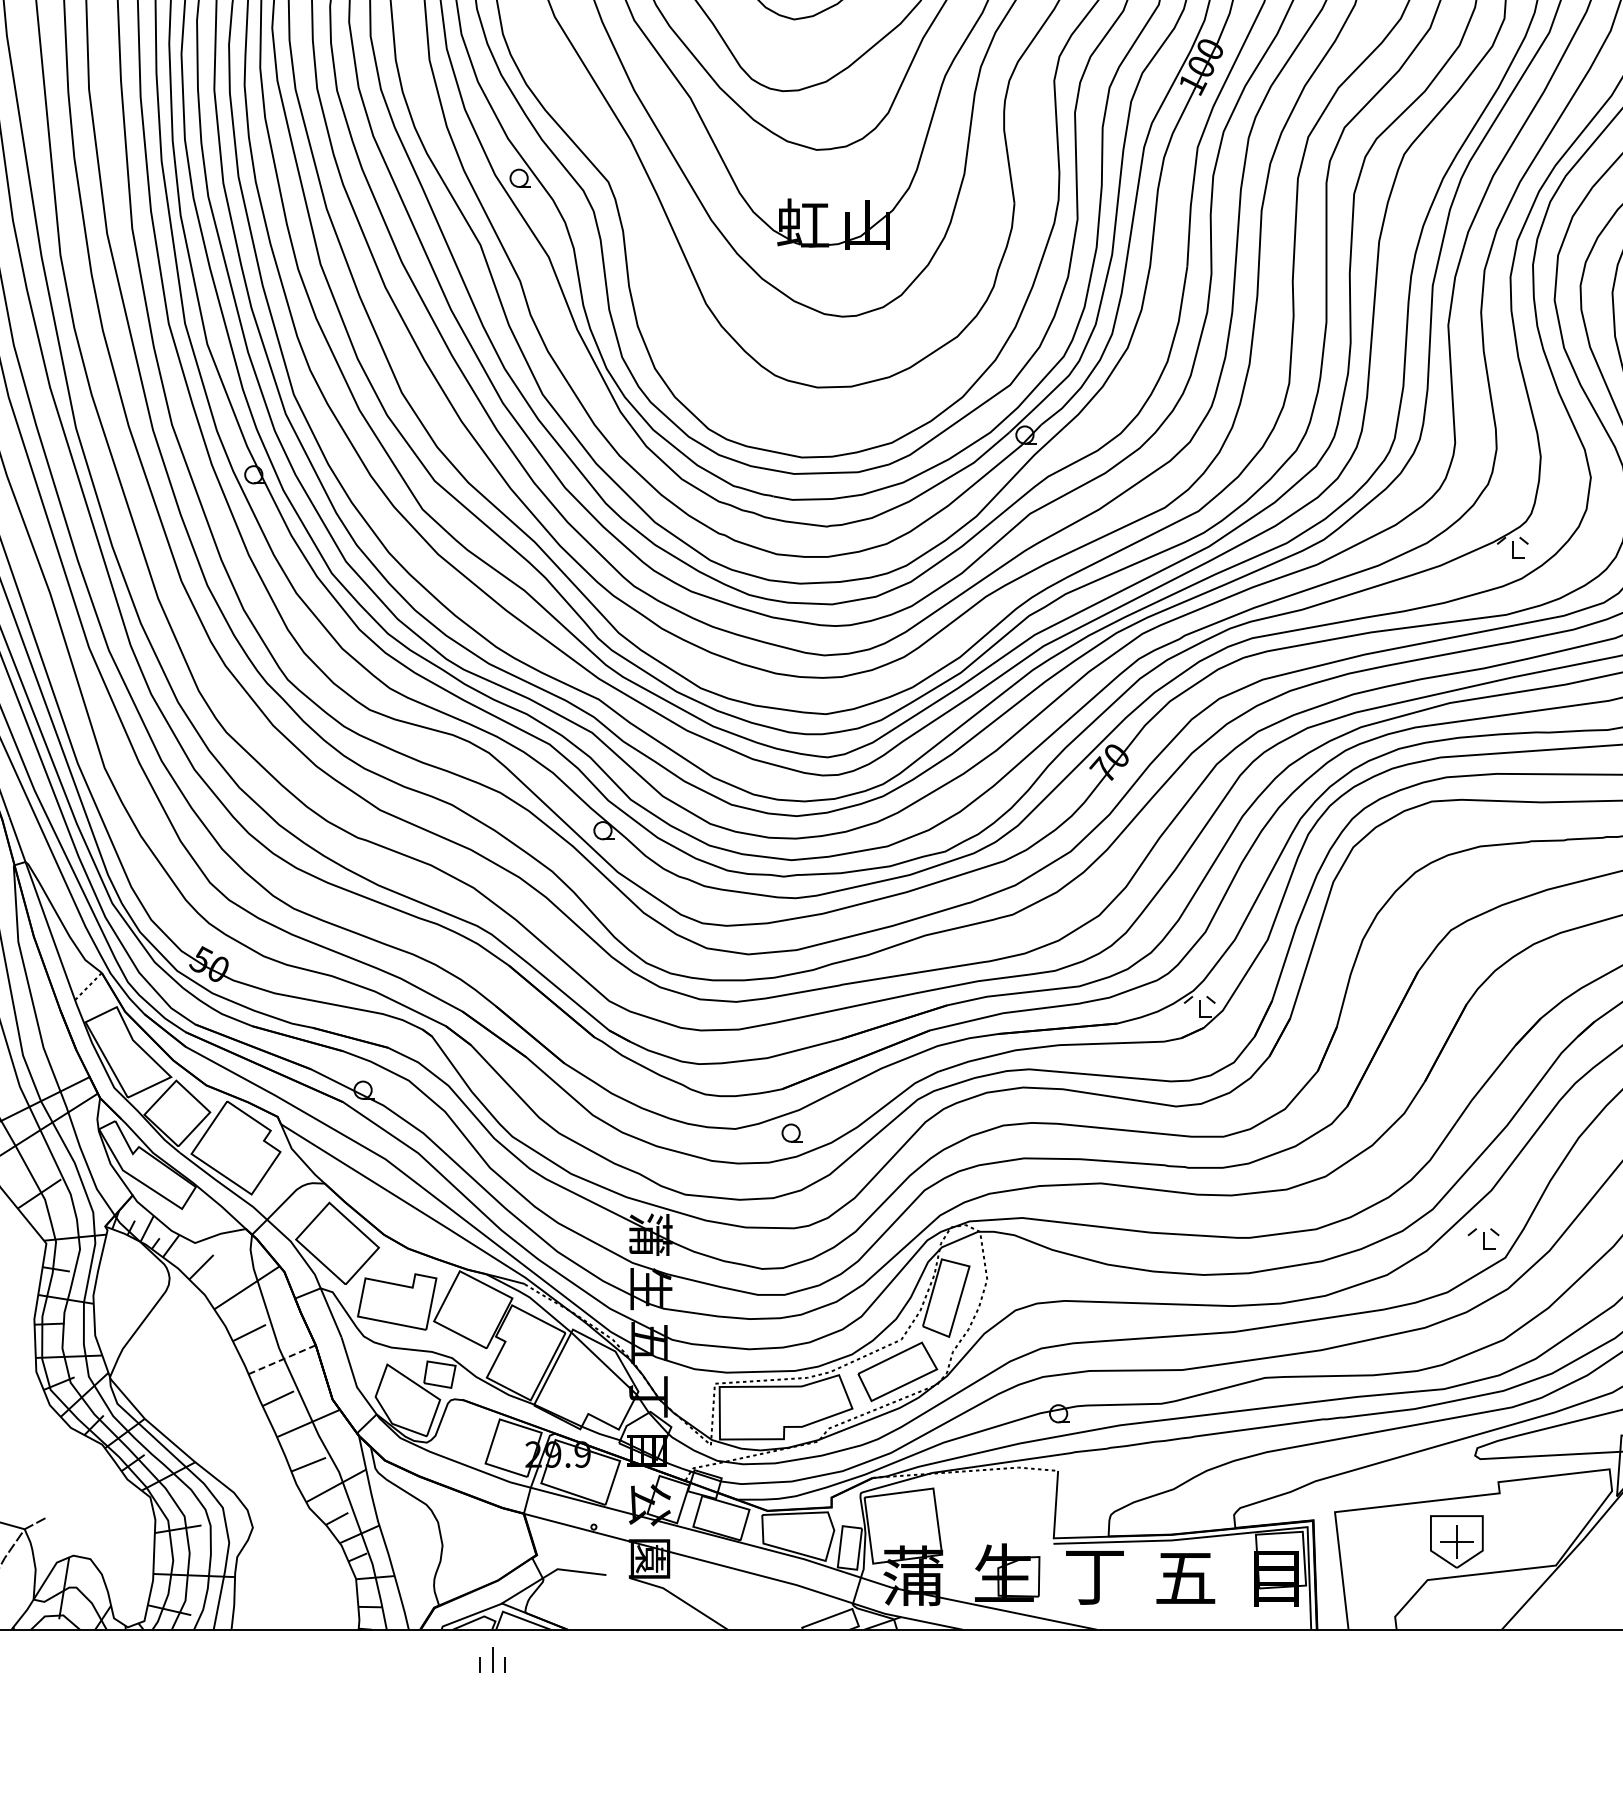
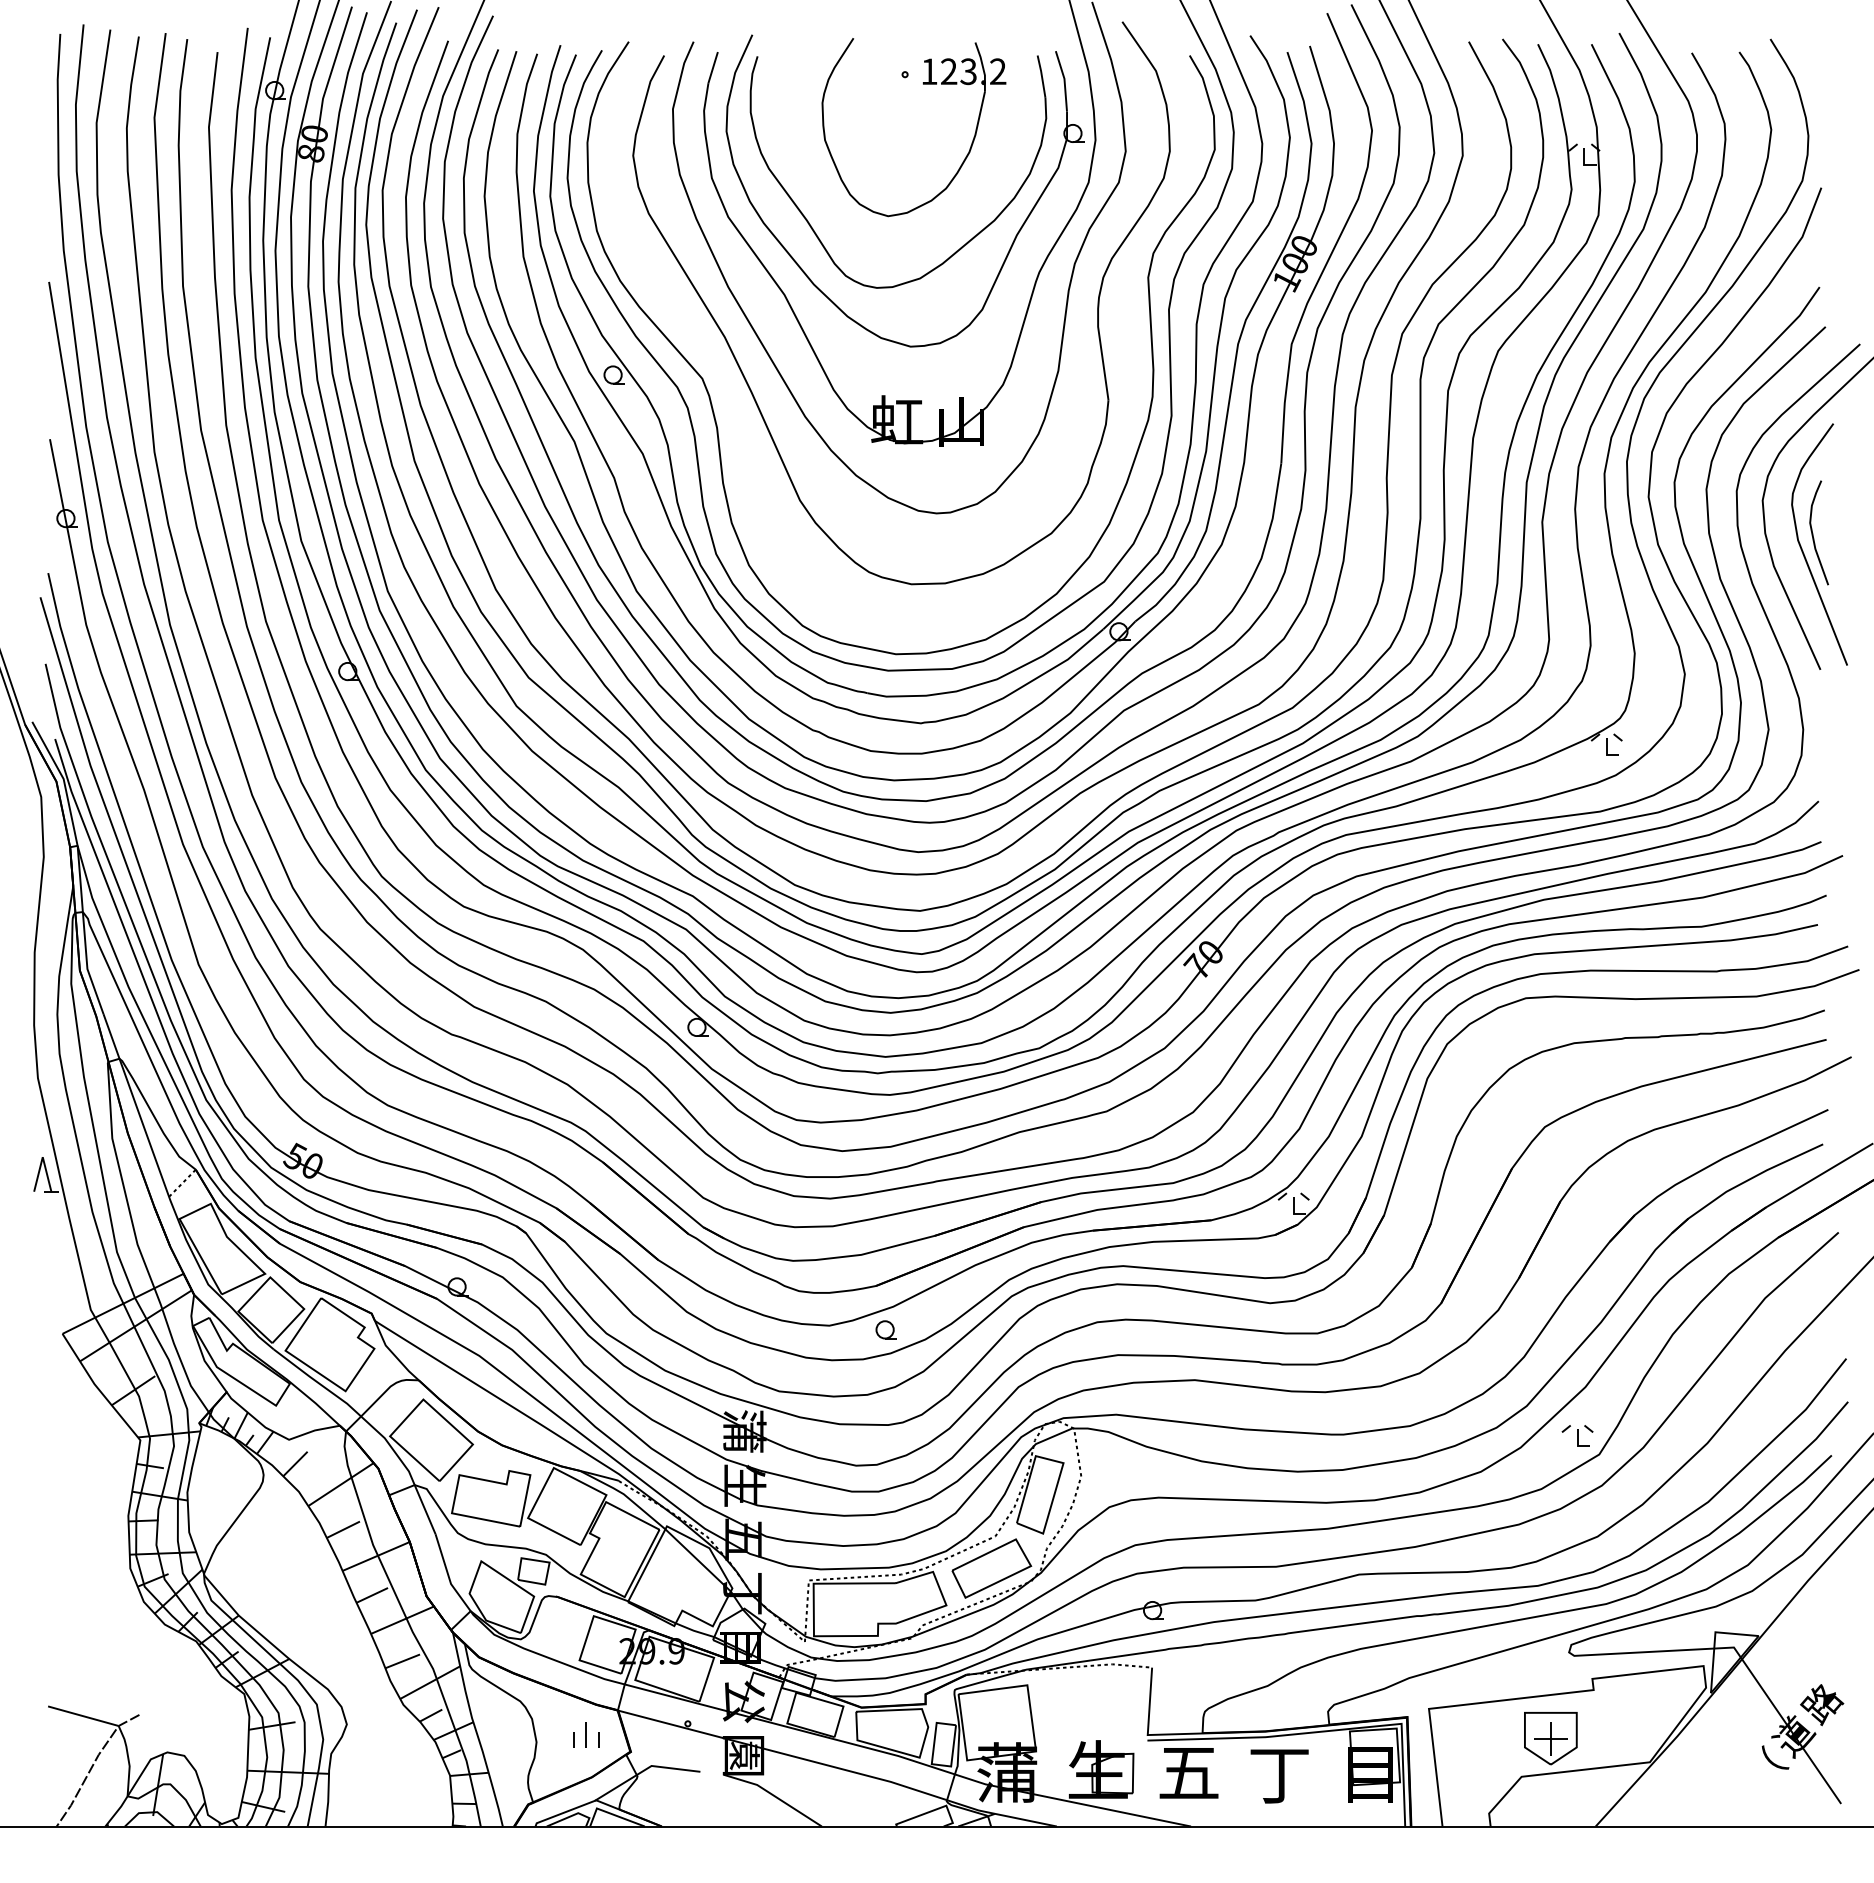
line: (282, 1359) -> (376, 1556), dashed -> solid
text: (1094, 1577) -> (1188, 1774), 丁 -> 五
text: (1185, 1579) -> (1279, 1776), 五 -> 丁
part: (492, 1659) -> (586, 1734), moved

